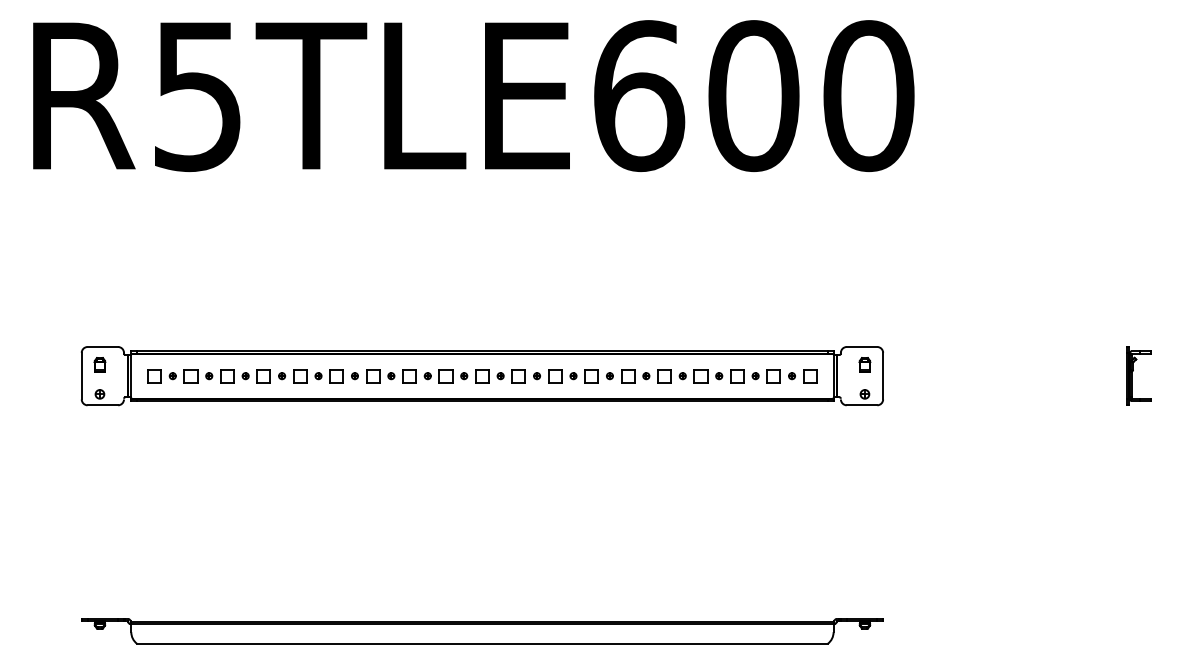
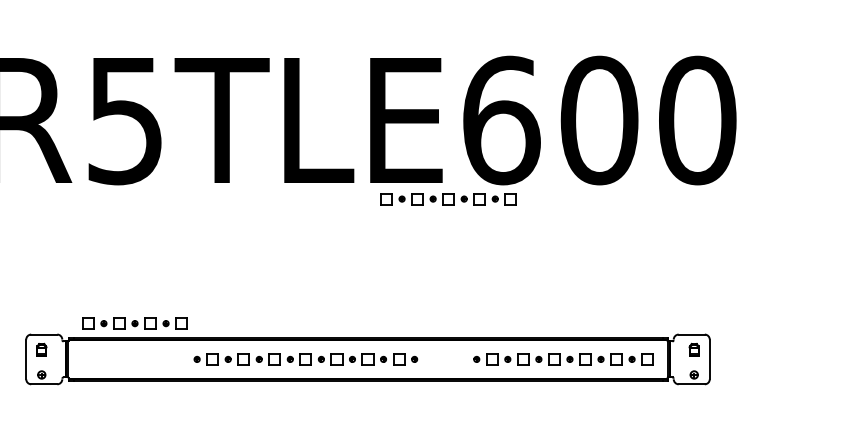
part: (576, 188) -> (448, 199), added
part: (208, 376) -> (134, 323), moved
part: (573, 376) -> (445, 359), removed

